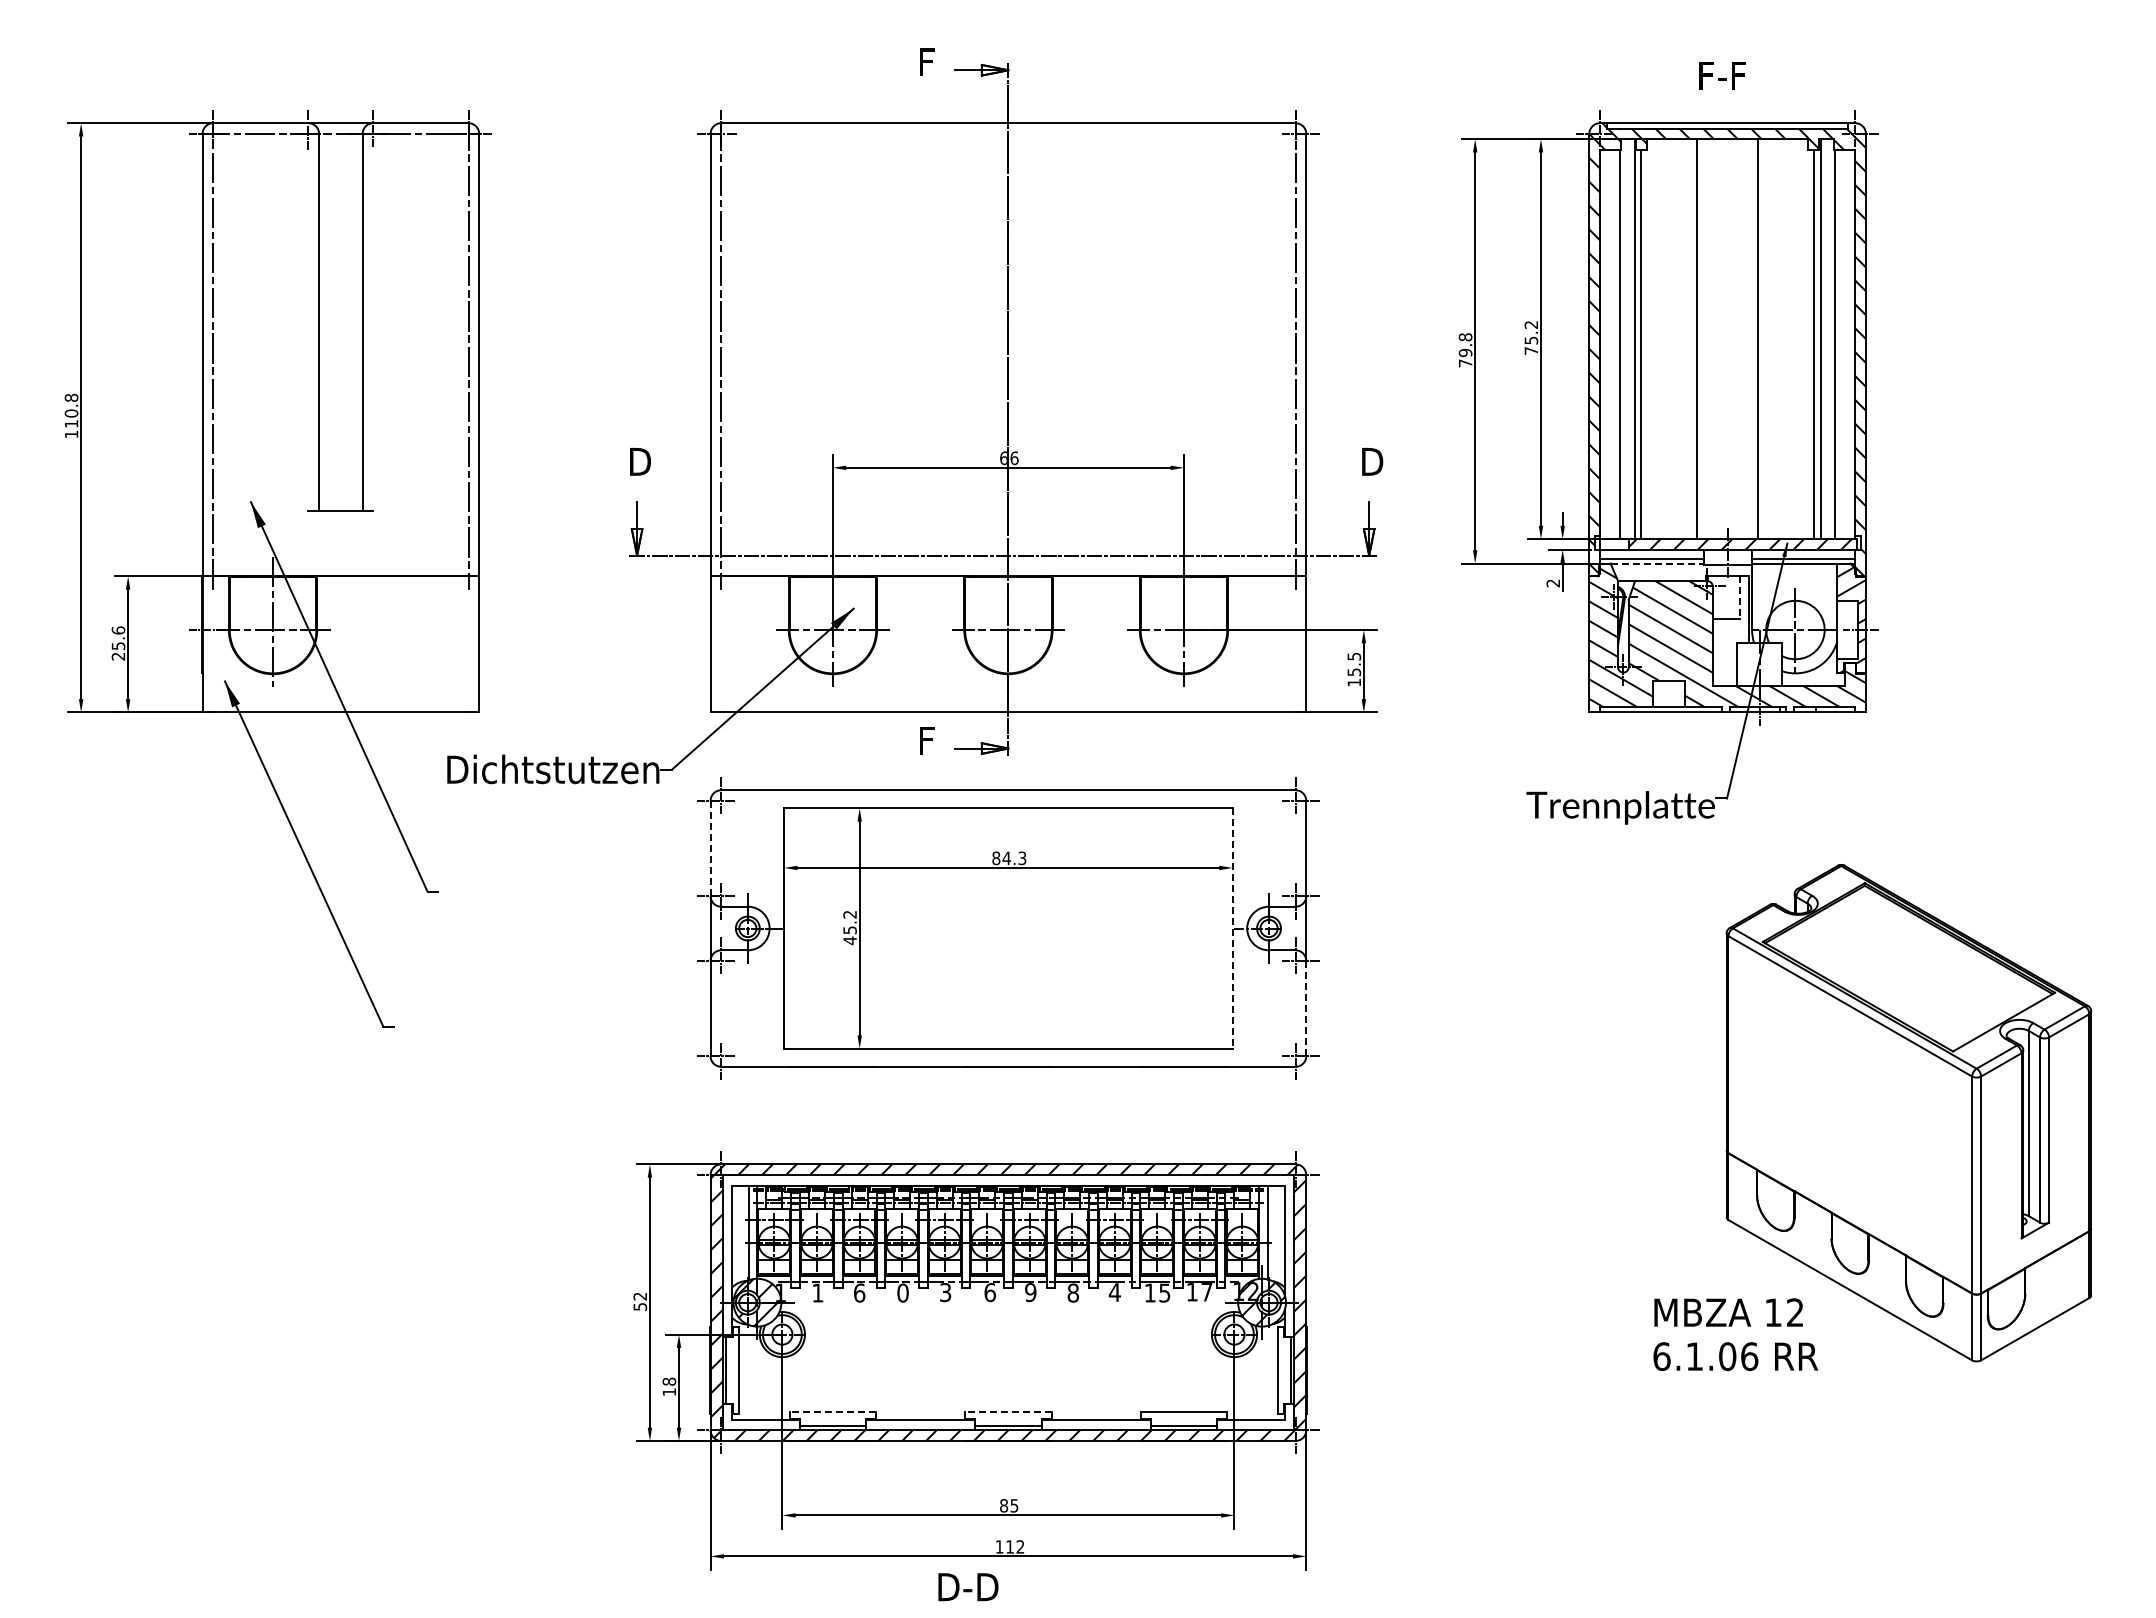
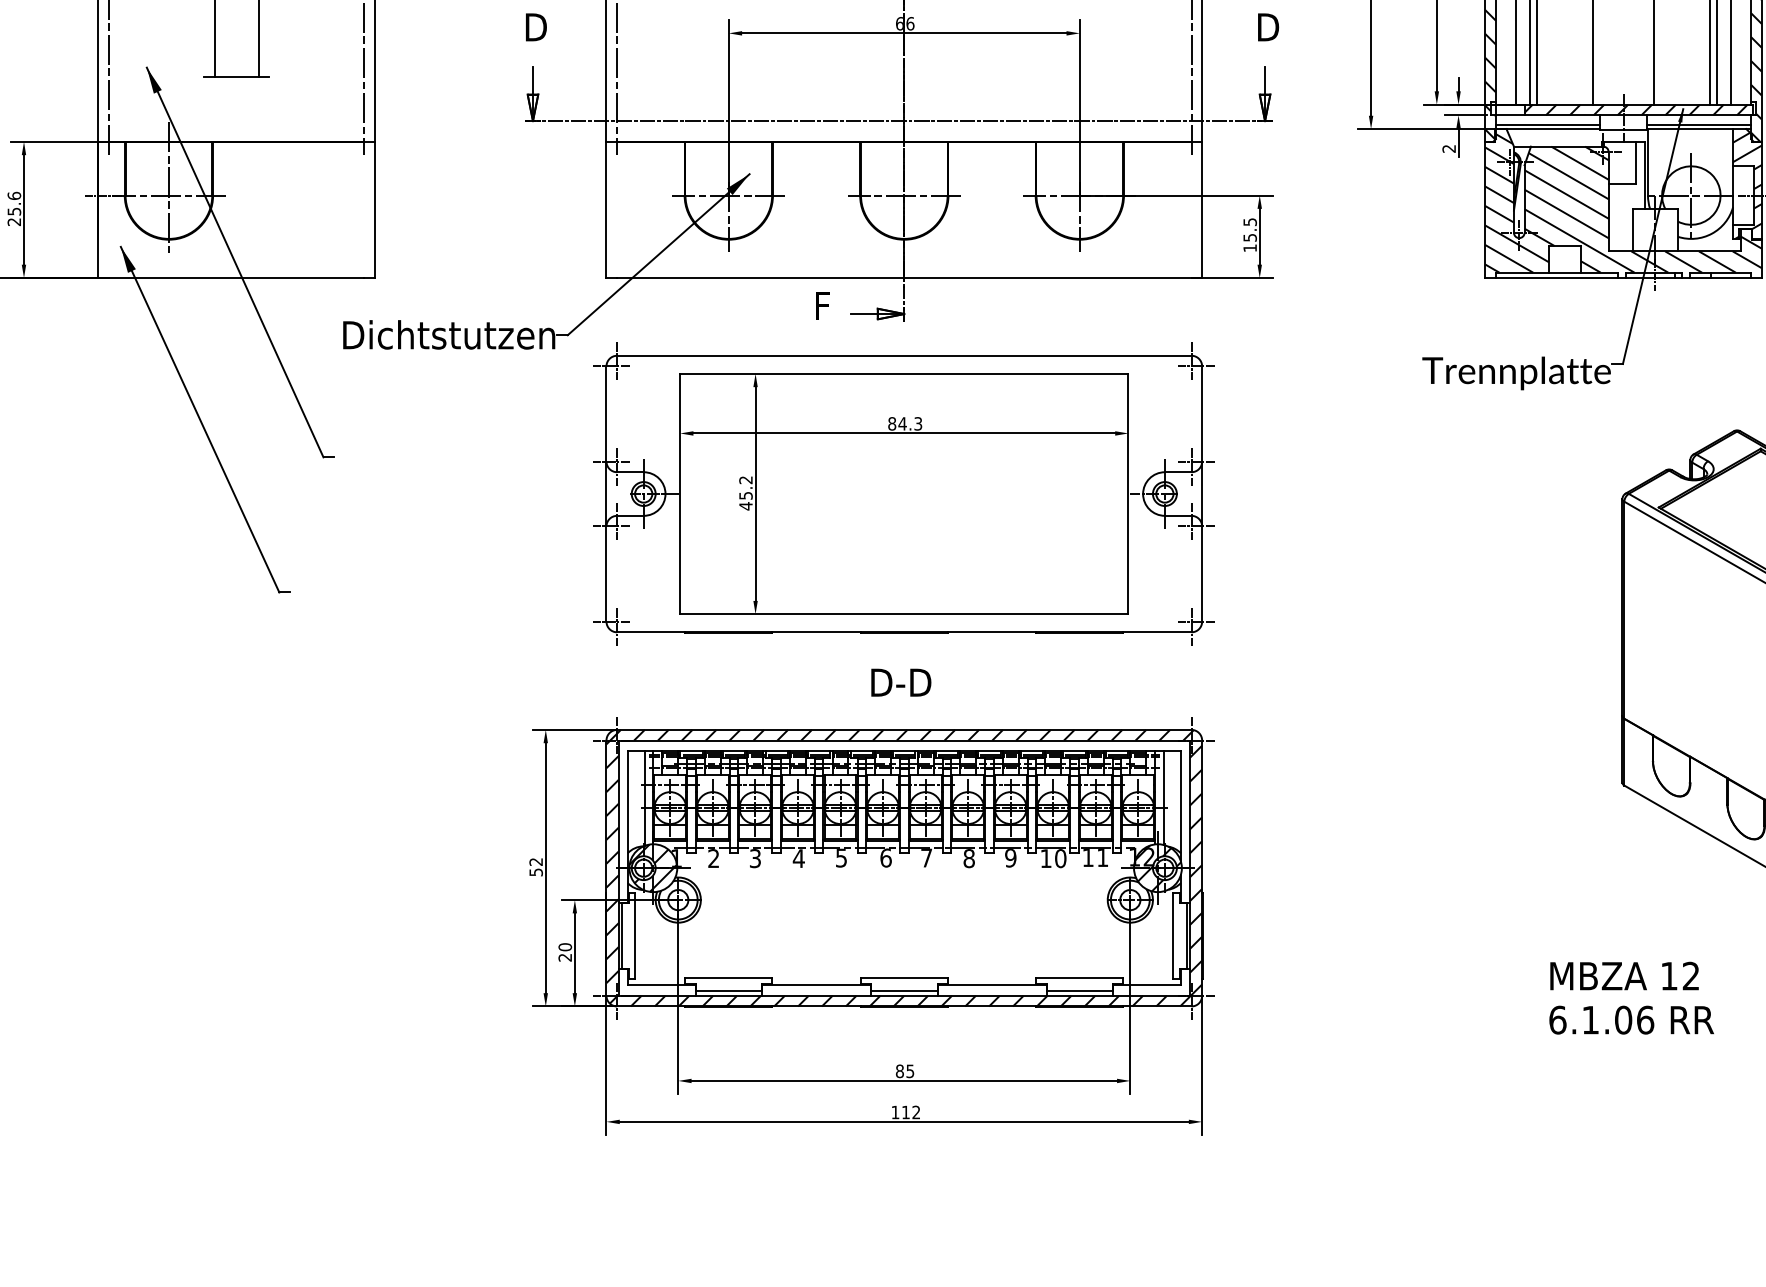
line: (1657, 563) -> (1553, 129), dashed -> solid
line: (1740, 598) -> (1636, 164), dashed -> solid
line: (710, 848) -> (606, 414), dashed -> solid
line: (1232, 929) -> (1128, 495), dashed -> solid
line: (1306, 1008) -> (1202, 574), dashed -> solid
text: (817, 1292) -> (713, 858), 1 -> 2
text: (859, 1292) -> (755, 858), 6 -> 3
text: (903, 1292) -> (799, 858), 0 -> 4
text: (945, 1292) -> (841, 858), 3 -> 5
text: (1030, 1292) -> (926, 858), 9 -> 7
text: (1114, 1292) -> (1010, 858), 4 -> 9
text: (1164, 1292) -> (1060, 858), 15 -> 10
text: (1206, 1292) -> (1102, 858), 17 -> 11
text: (1735, 1334) -> (1631, 998), moved
text: (668, 1386) -> (564, 952), 18 -> 20
line: (832, 1412) -> (728, 978), dashed -> solid
line: (1007, 1412) -> (903, 978), dashed -> solid
text: (968, 1587) -> (901, 683), moved

